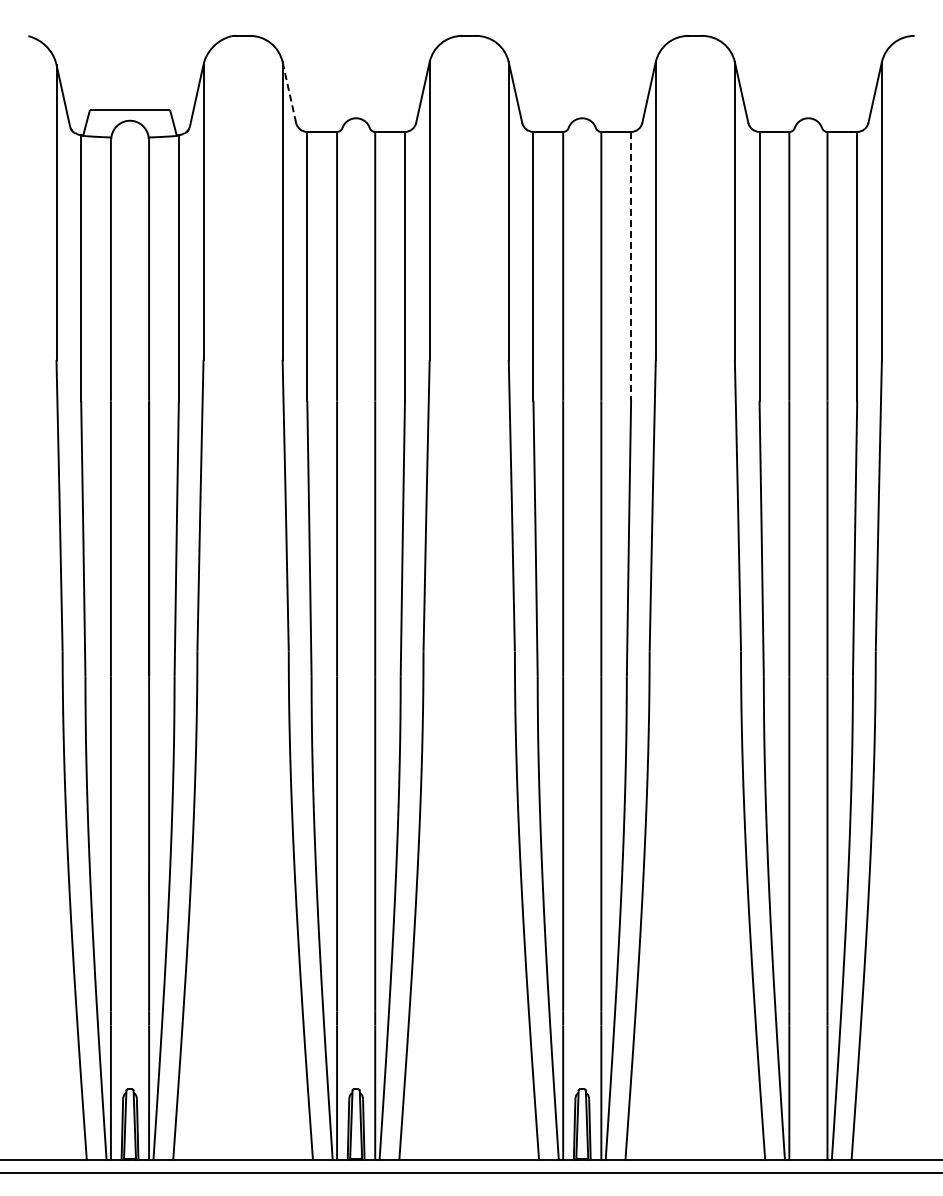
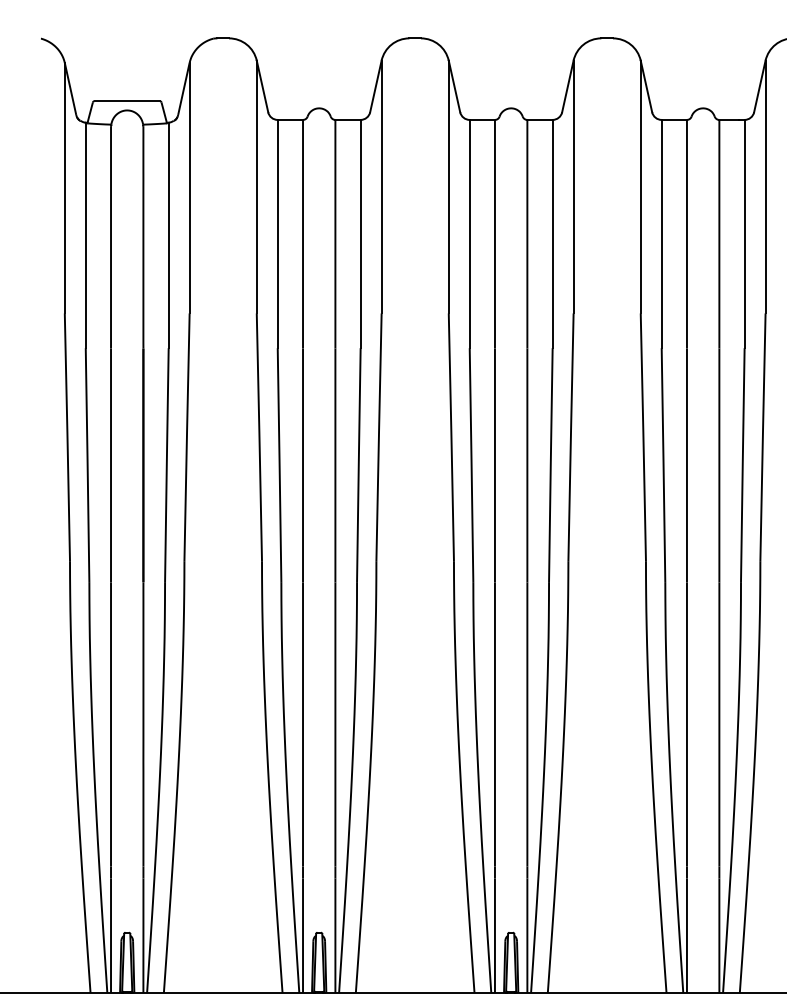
line: (289, 92) -> (262, 86), dashed -> solid
line: (631, 266) -> (552, 234), dashed -> solid

